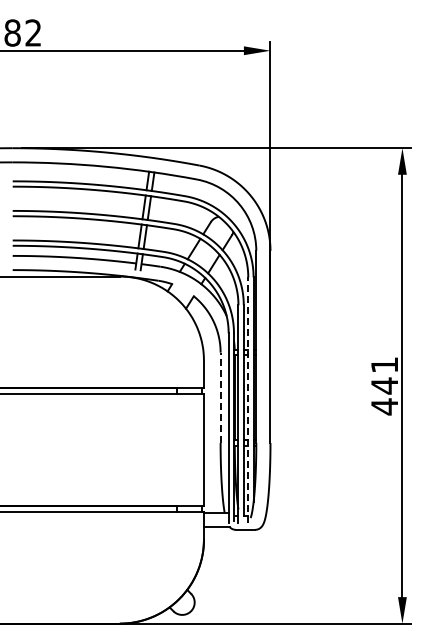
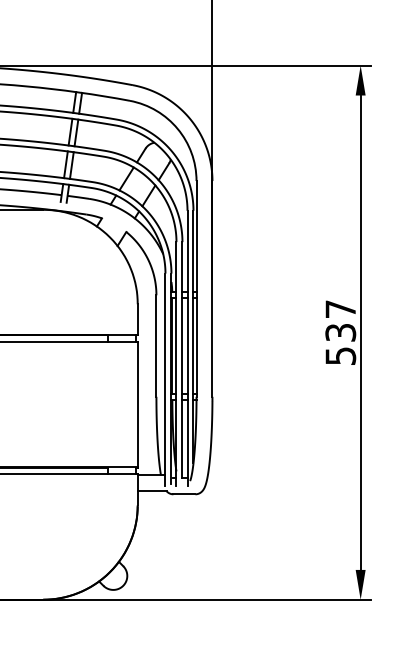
text: (384, 386) -> (340, 333), 441 -> 537
line: (220, 397) -> (156, 345), dashed -> solid
line: (248, 400) -> (187, 349), dashed -> solid

